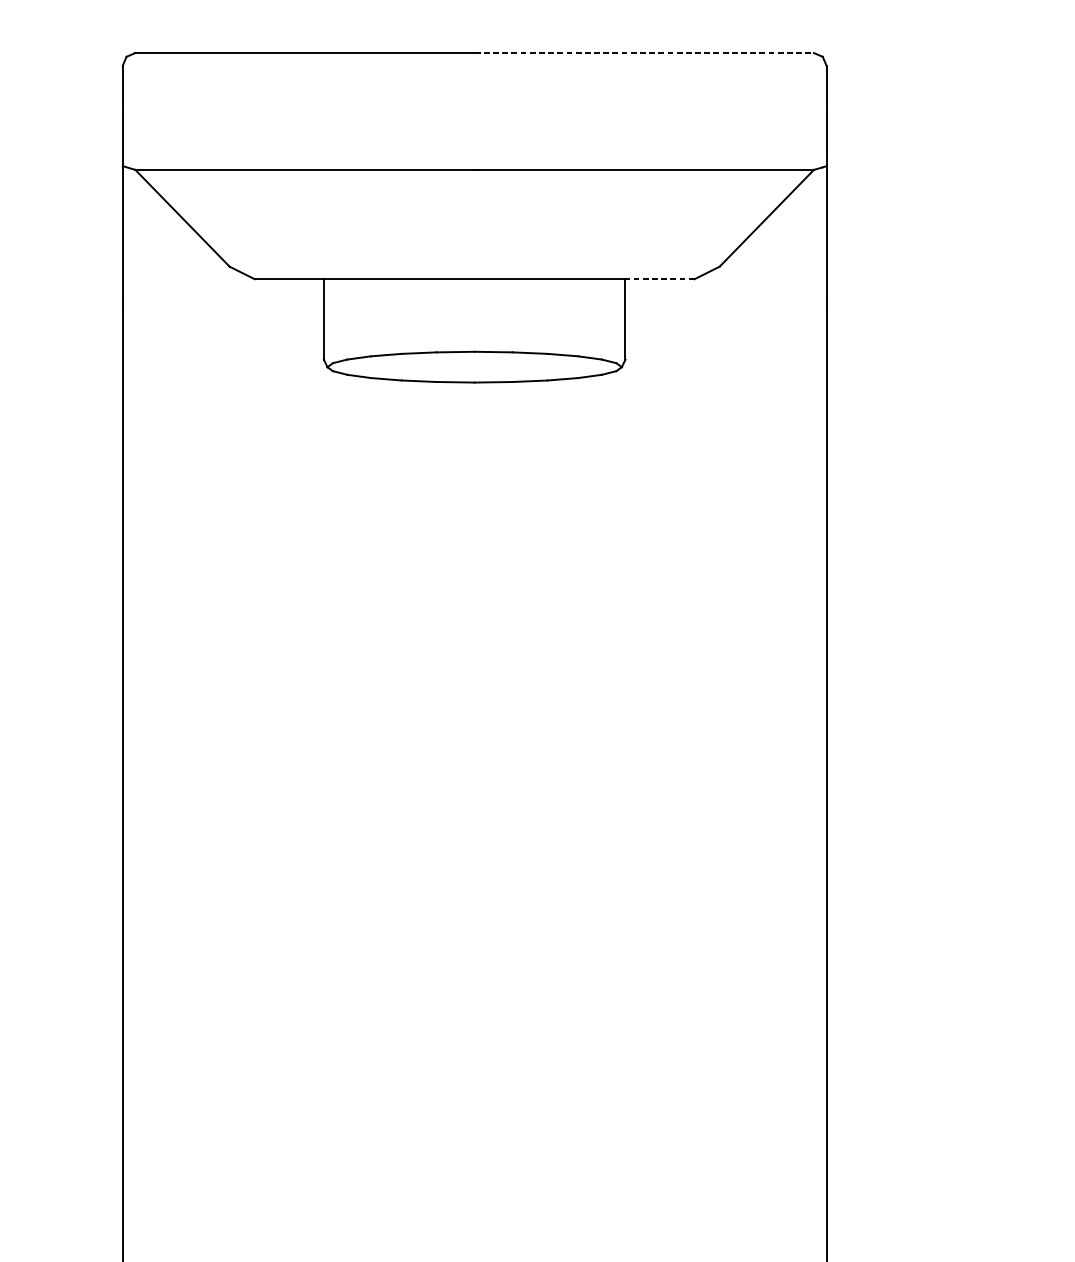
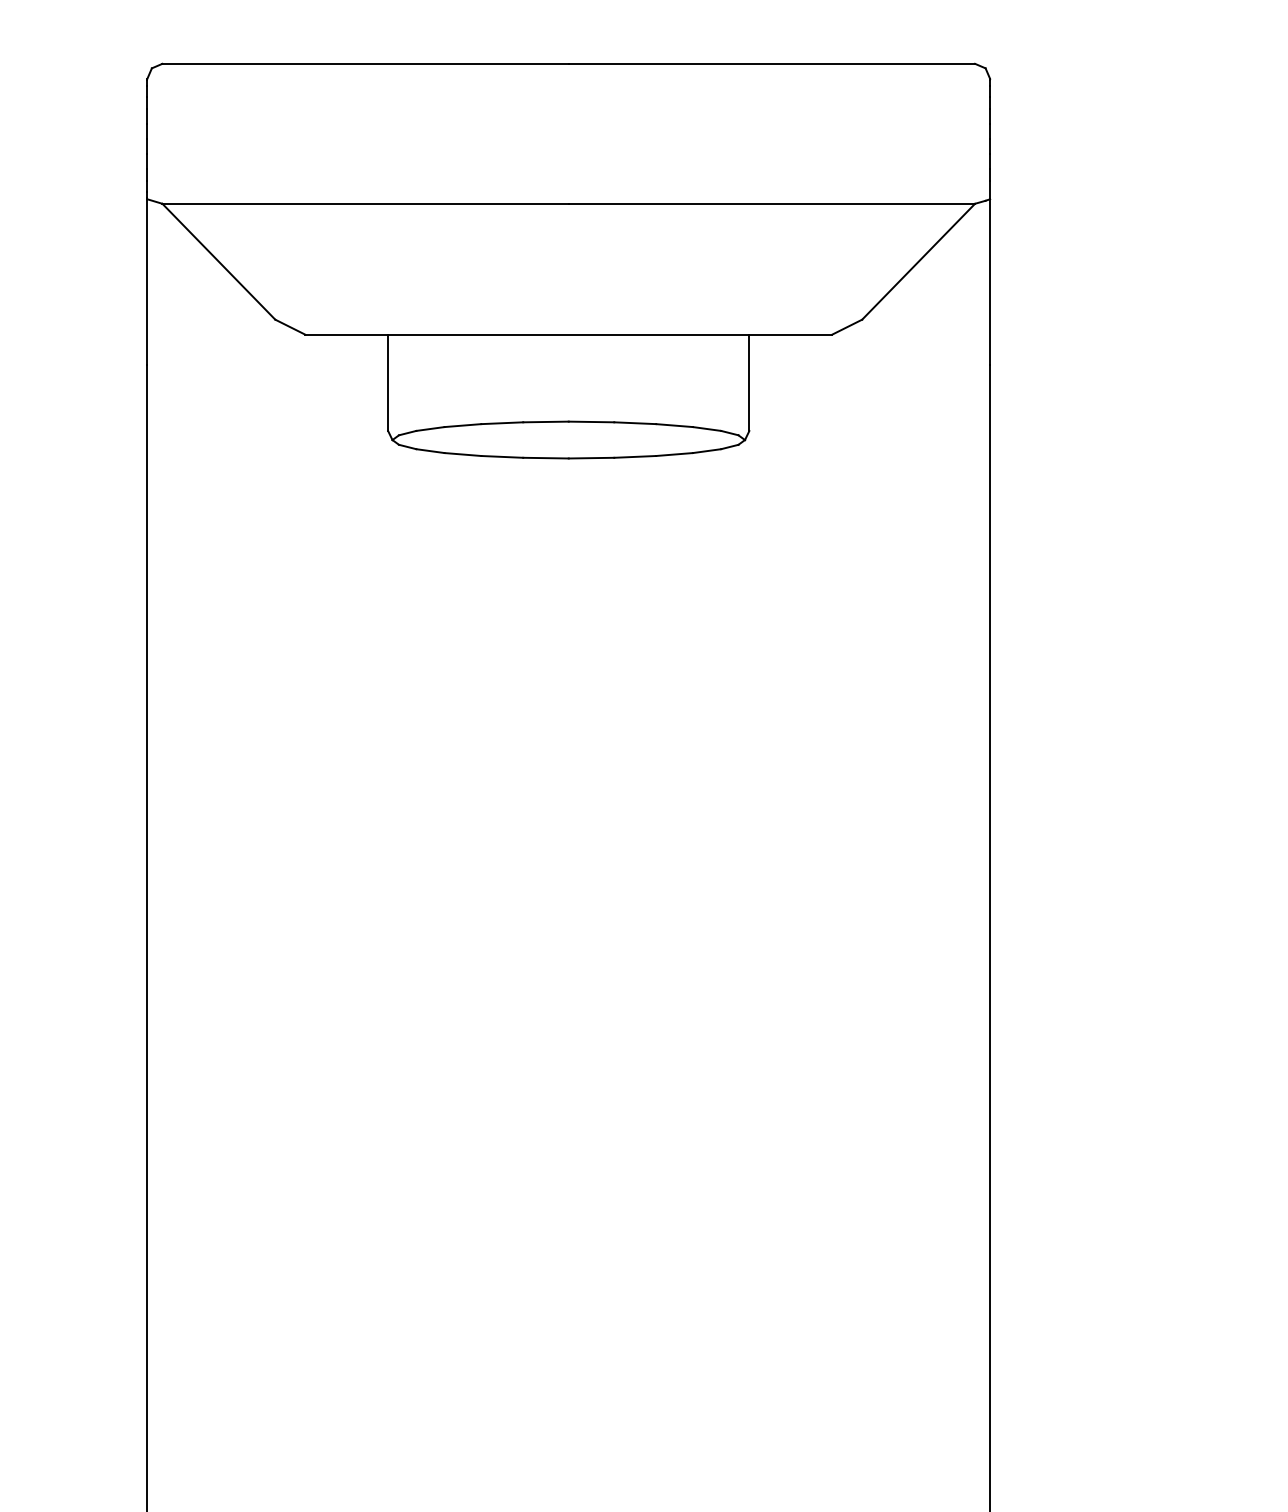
line: (644, 52) -> (772, 63), dashed -> solid
line: (659, 279) -> (790, 334), dashed -> solid

